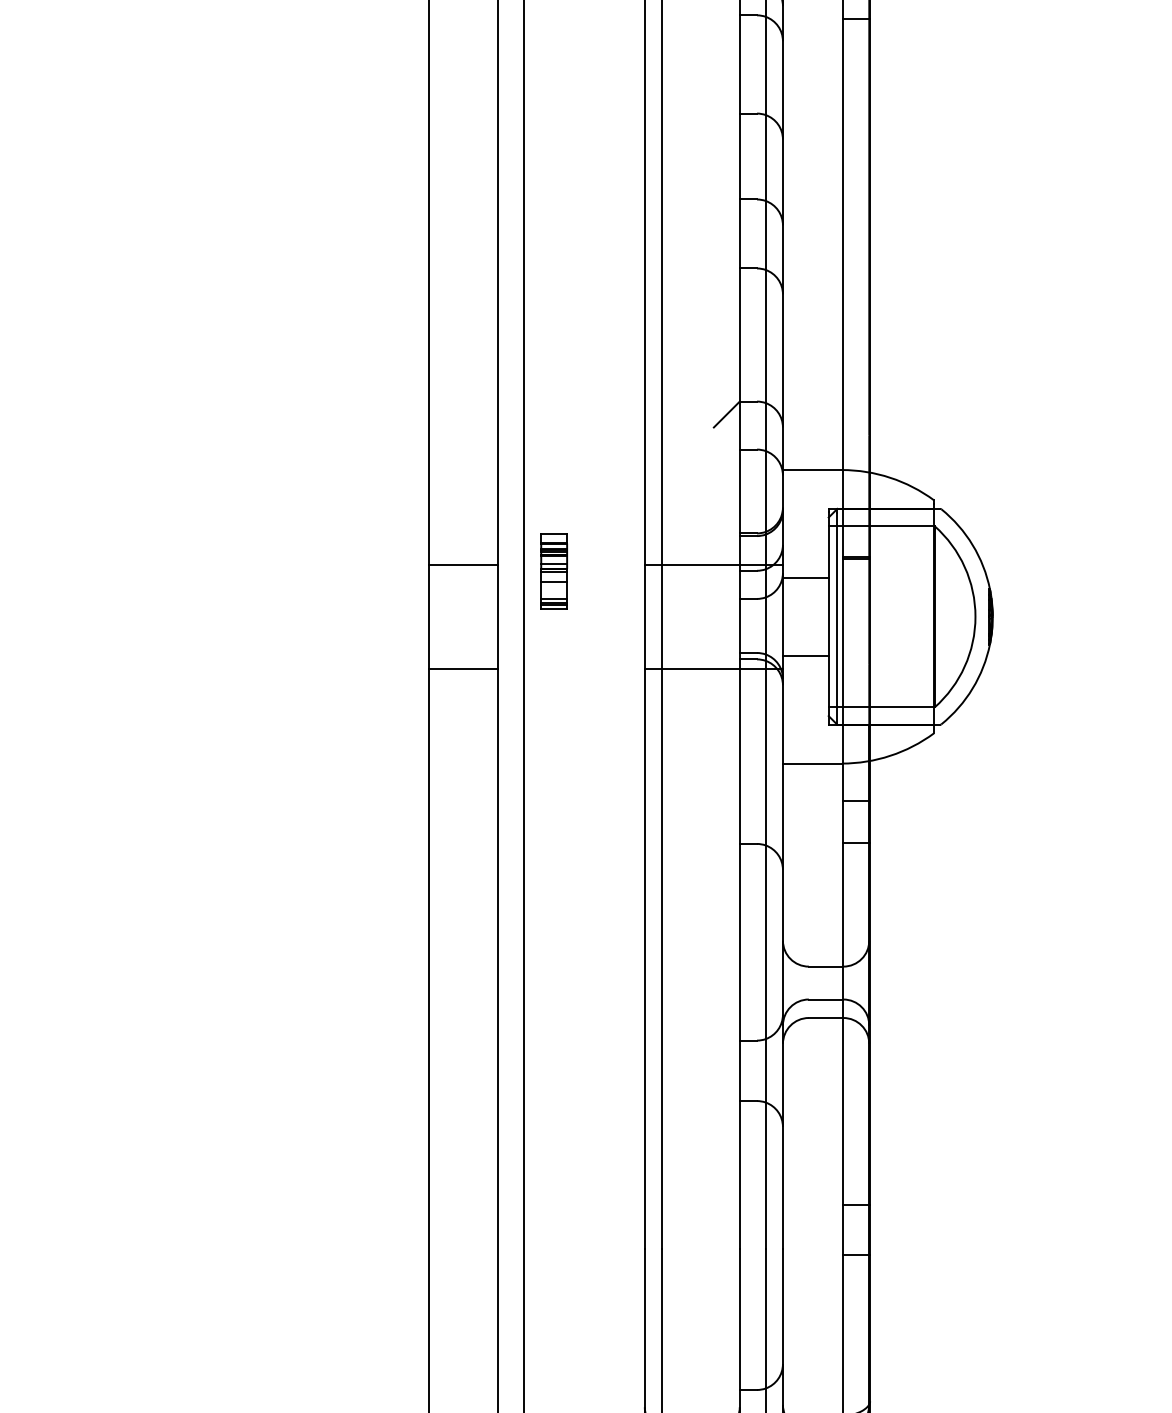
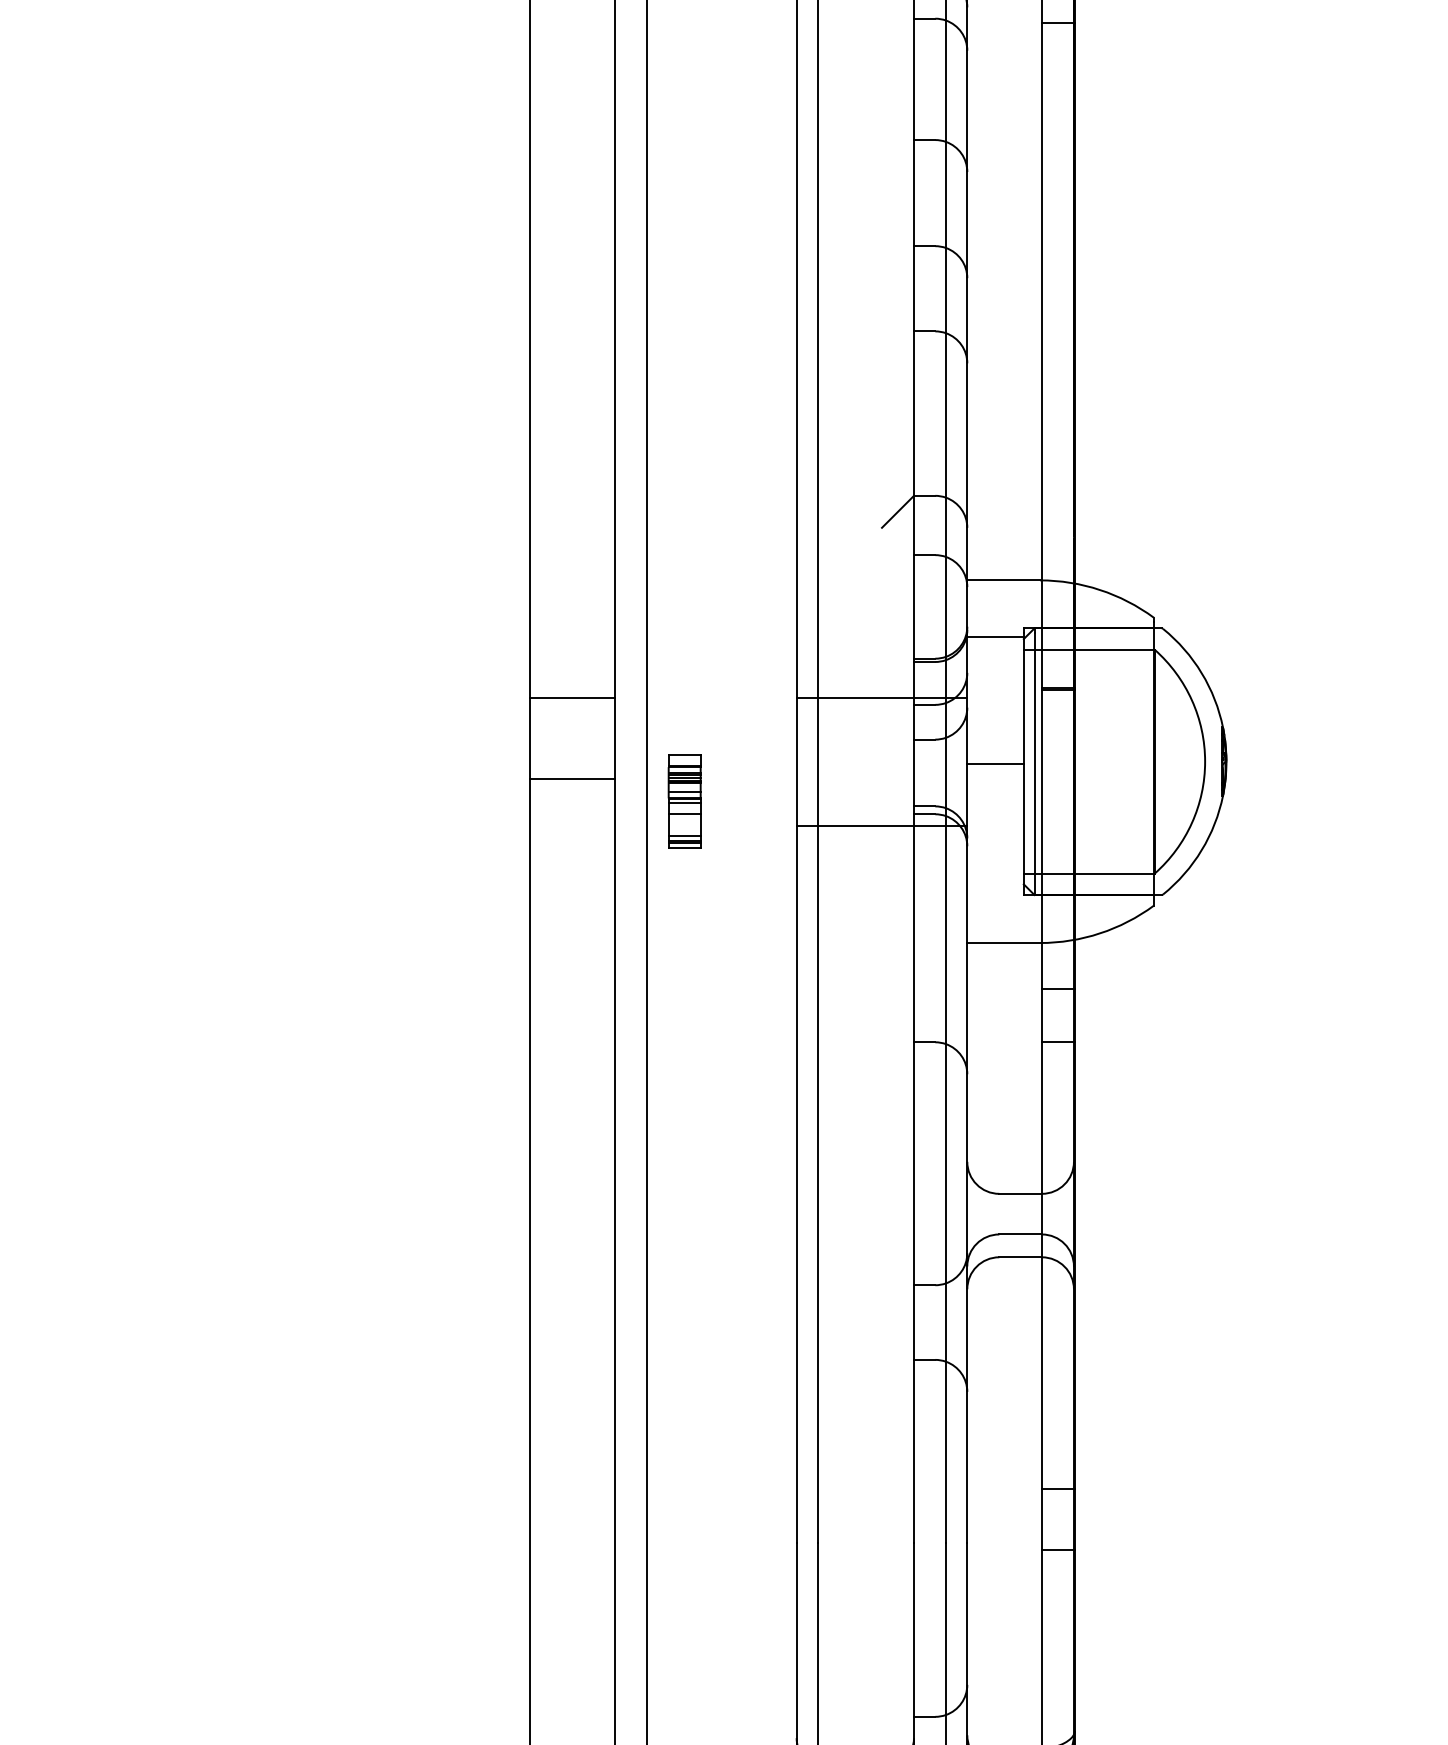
part: (554, 571) -> (684, 801), moved
line: (805, 577) -> (995, 636), moved
line: (805, 655) -> (995, 763), moved
line: (463, 668) -> (572, 778), moved

